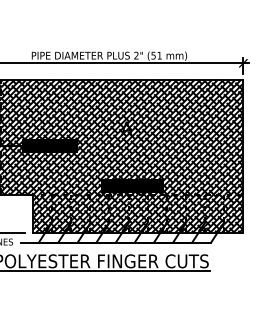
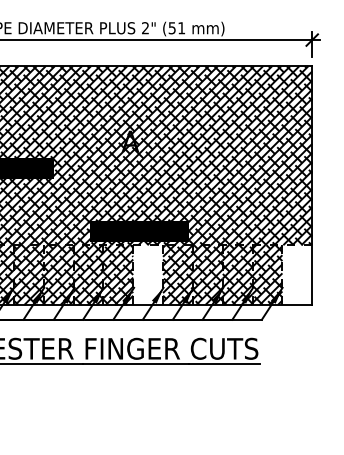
hatch: (137, 213) -> (147, 274), removed
hatch: (233, 213) -> (296, 274), removed

